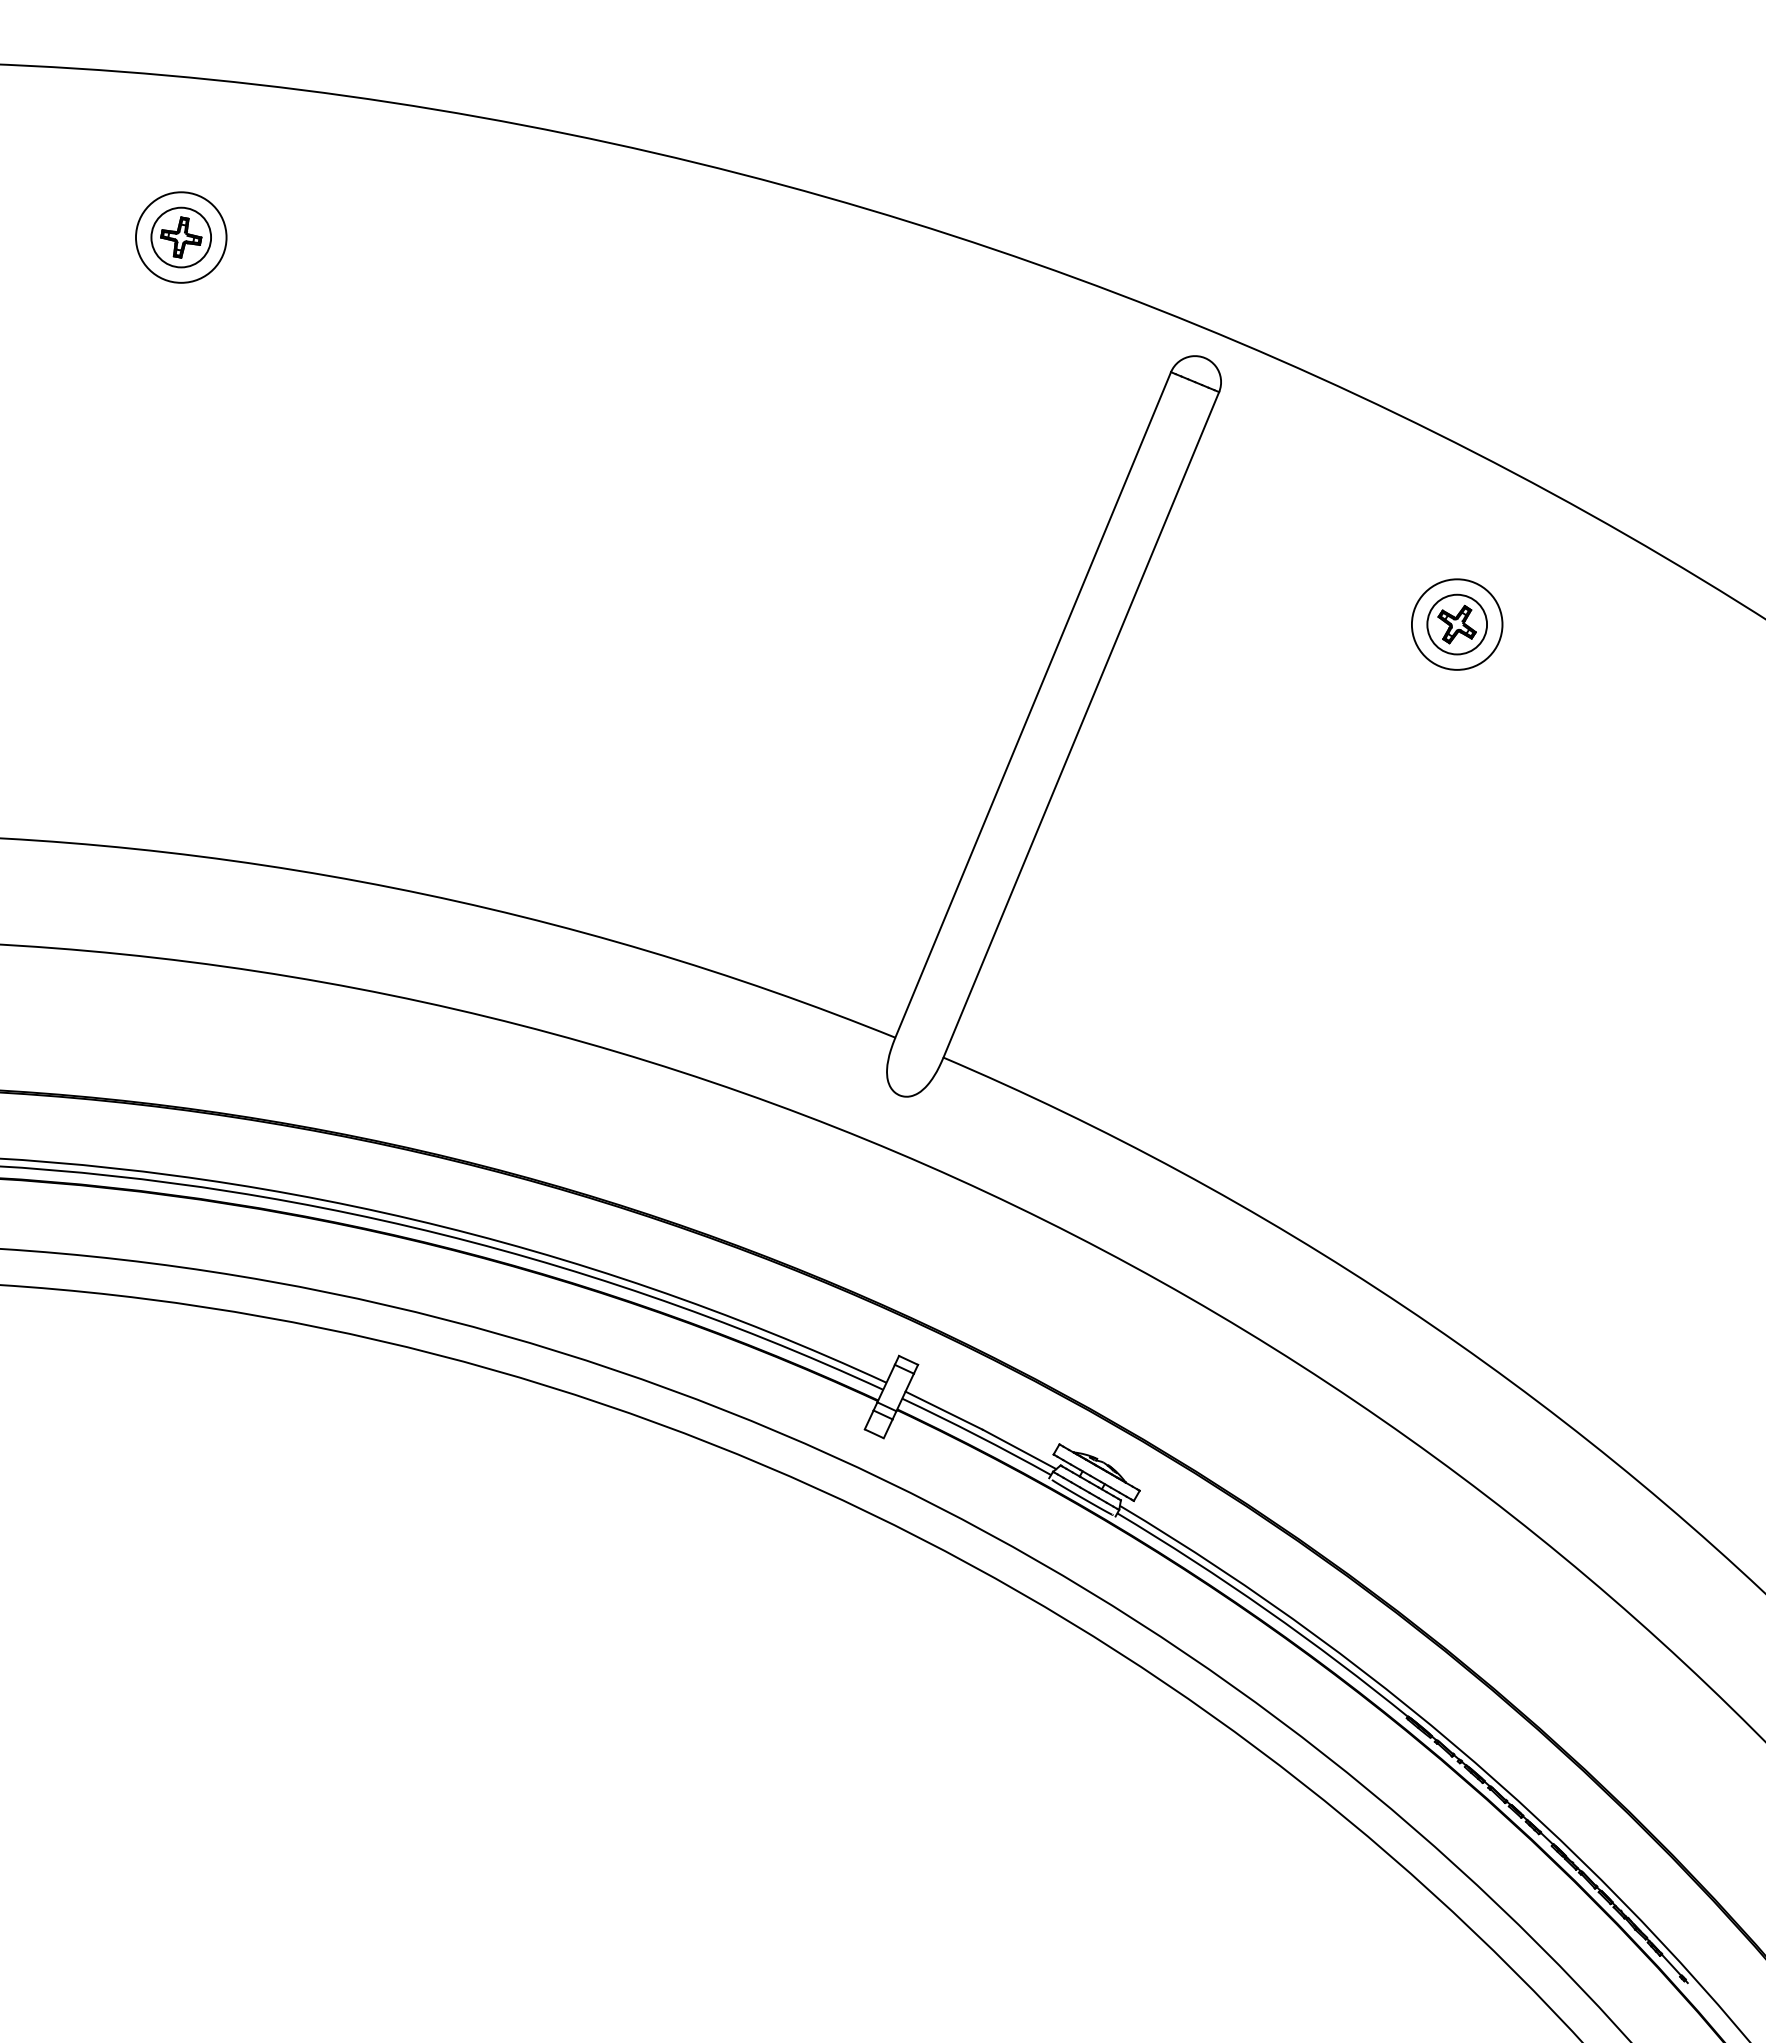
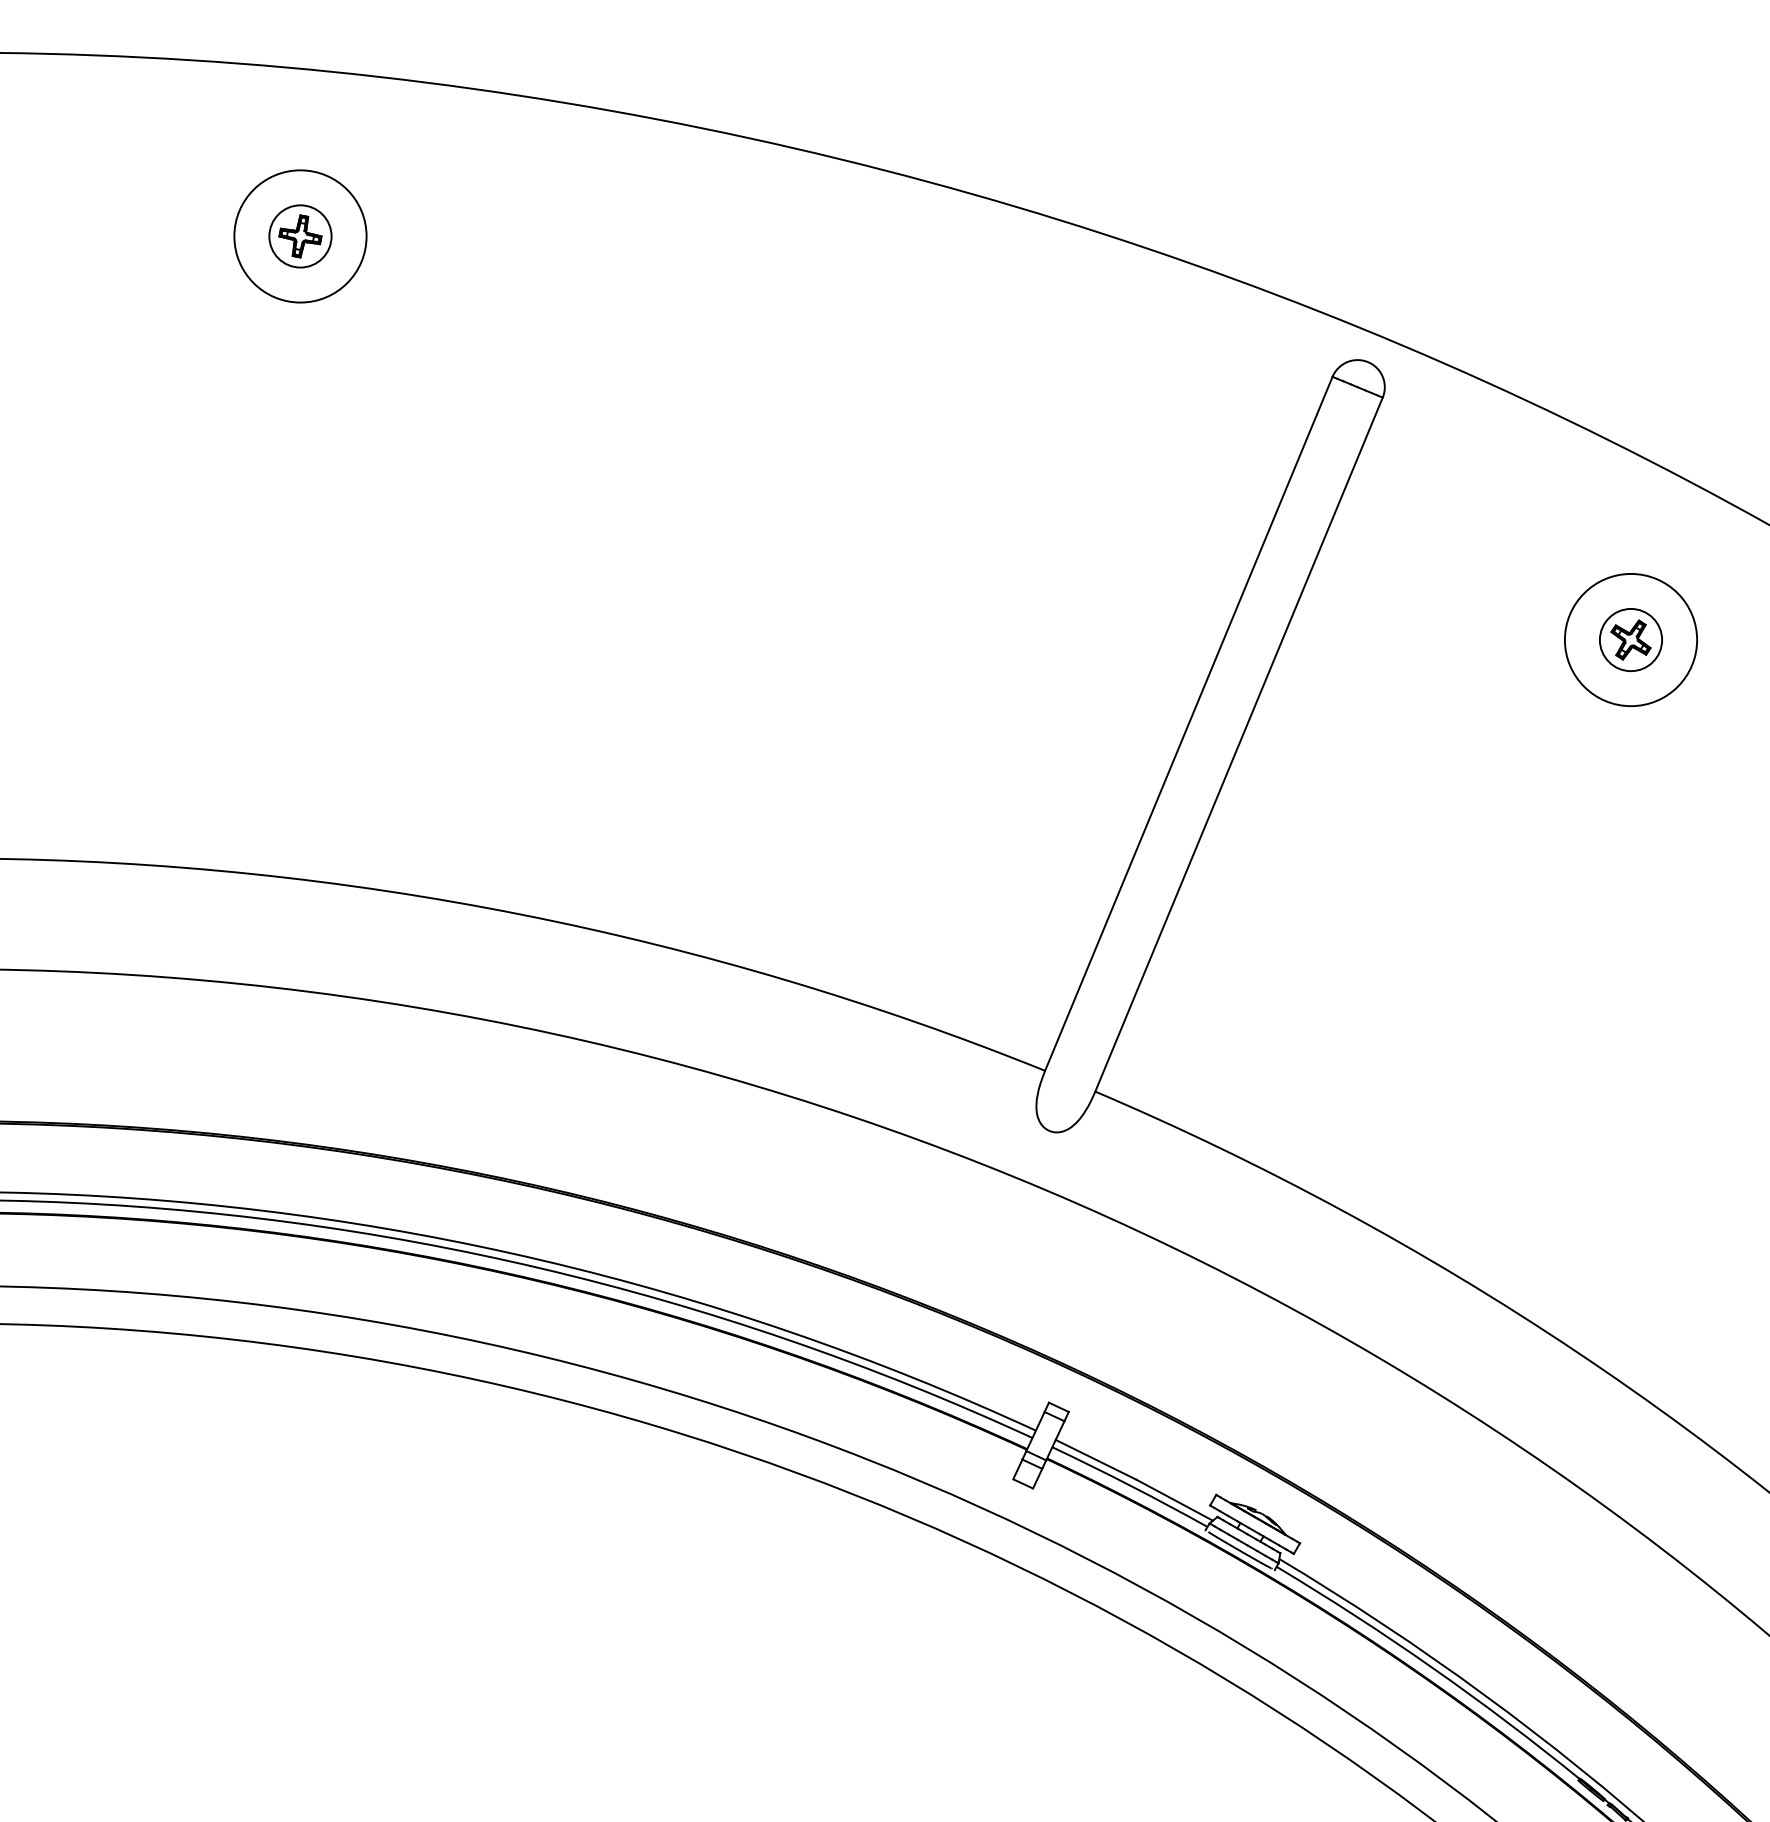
circle: (181, 237) -> (300, 236), size x1.4
circle: (1456, 624) -> (1630, 639), size x1.4

